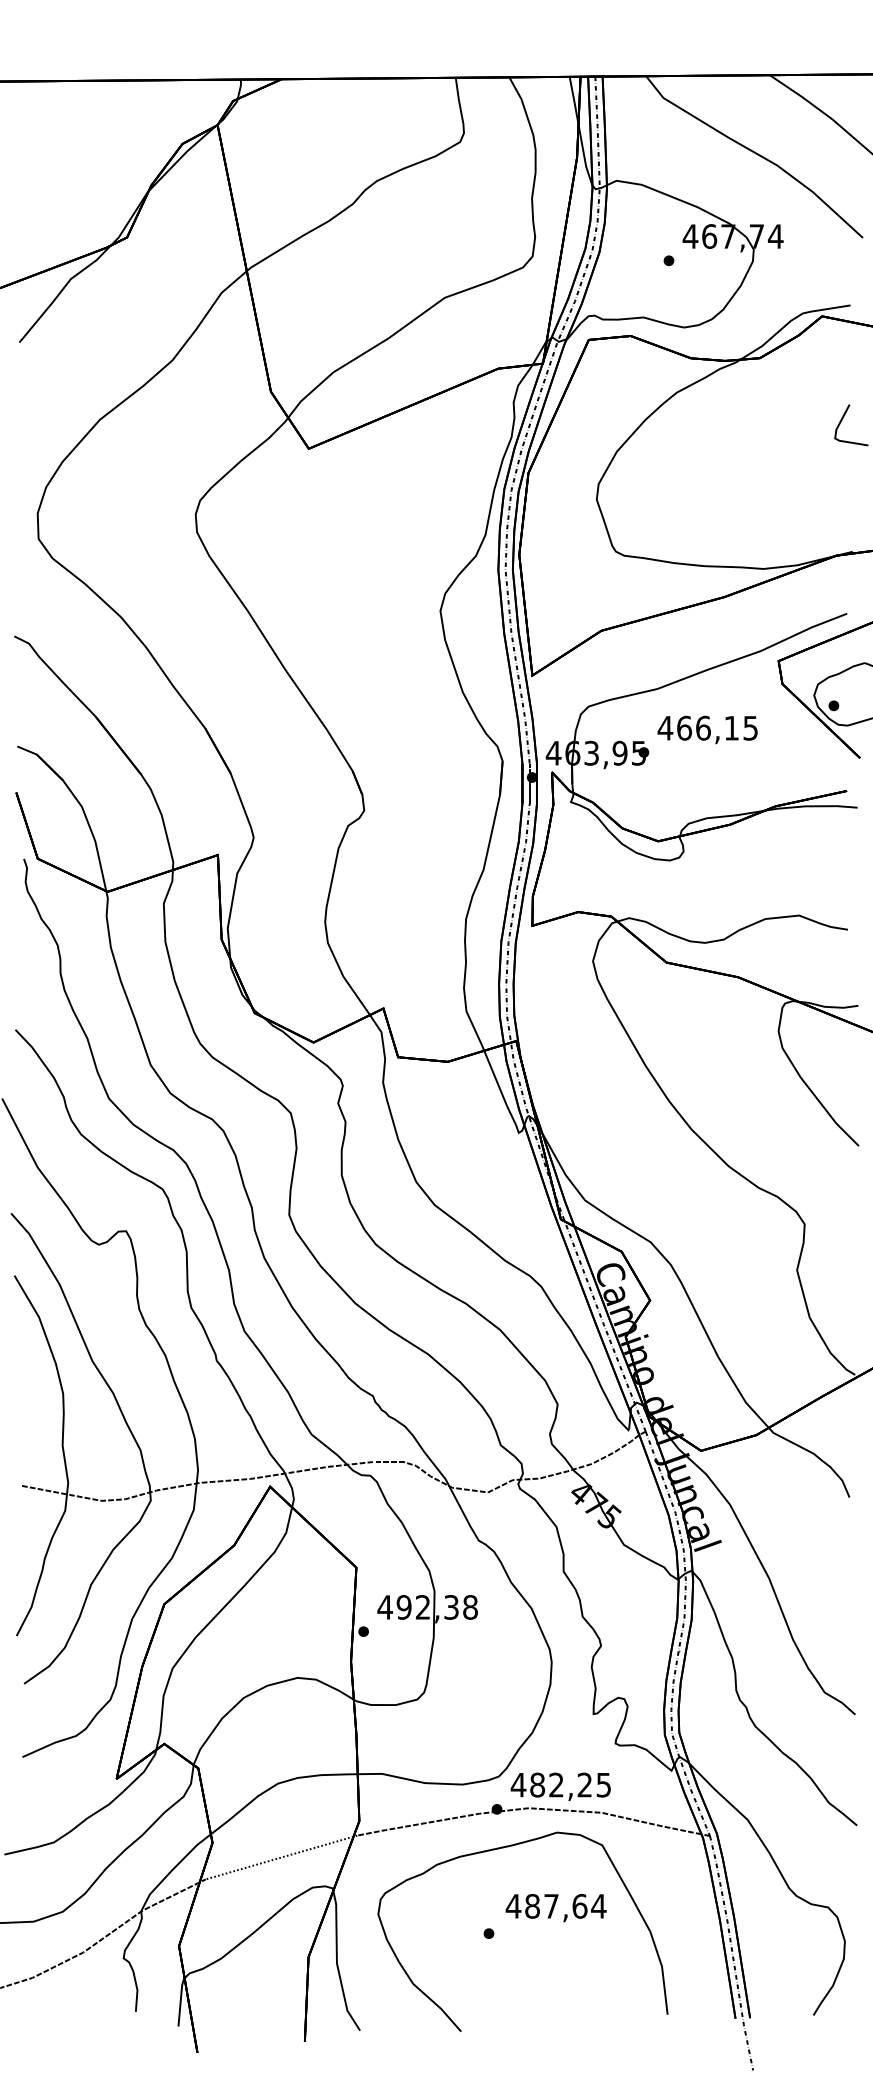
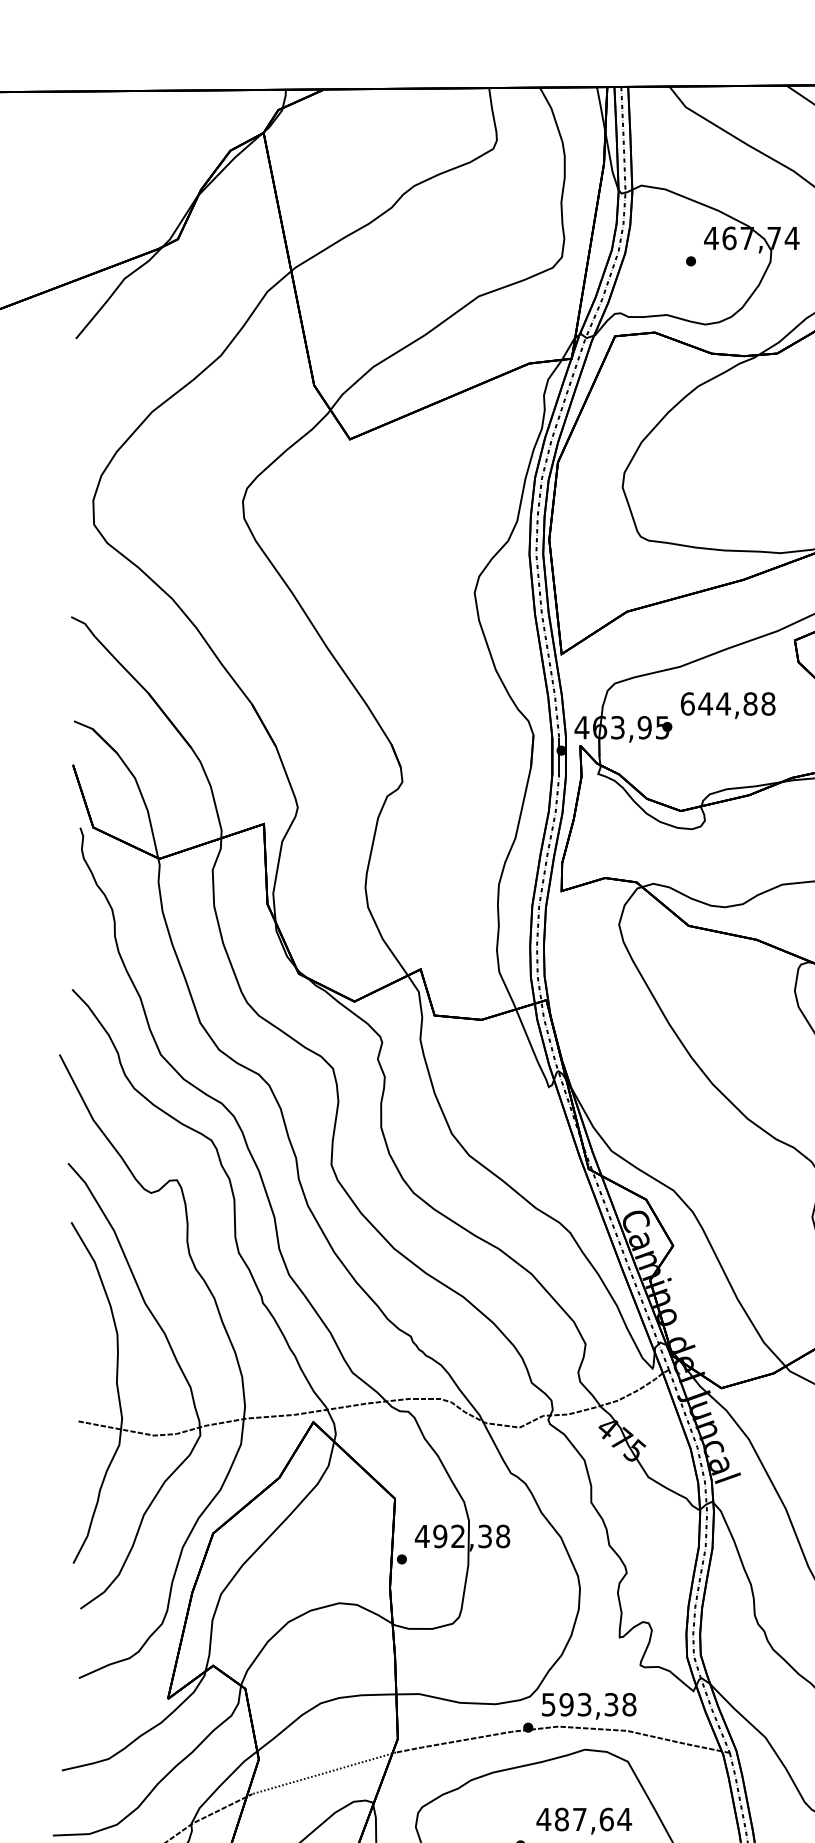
text: (707, 727) -> (727, 703), 466,15 -> 644,88
text: (560, 1784) -> (588, 1704), 482,25 -> 593,38

